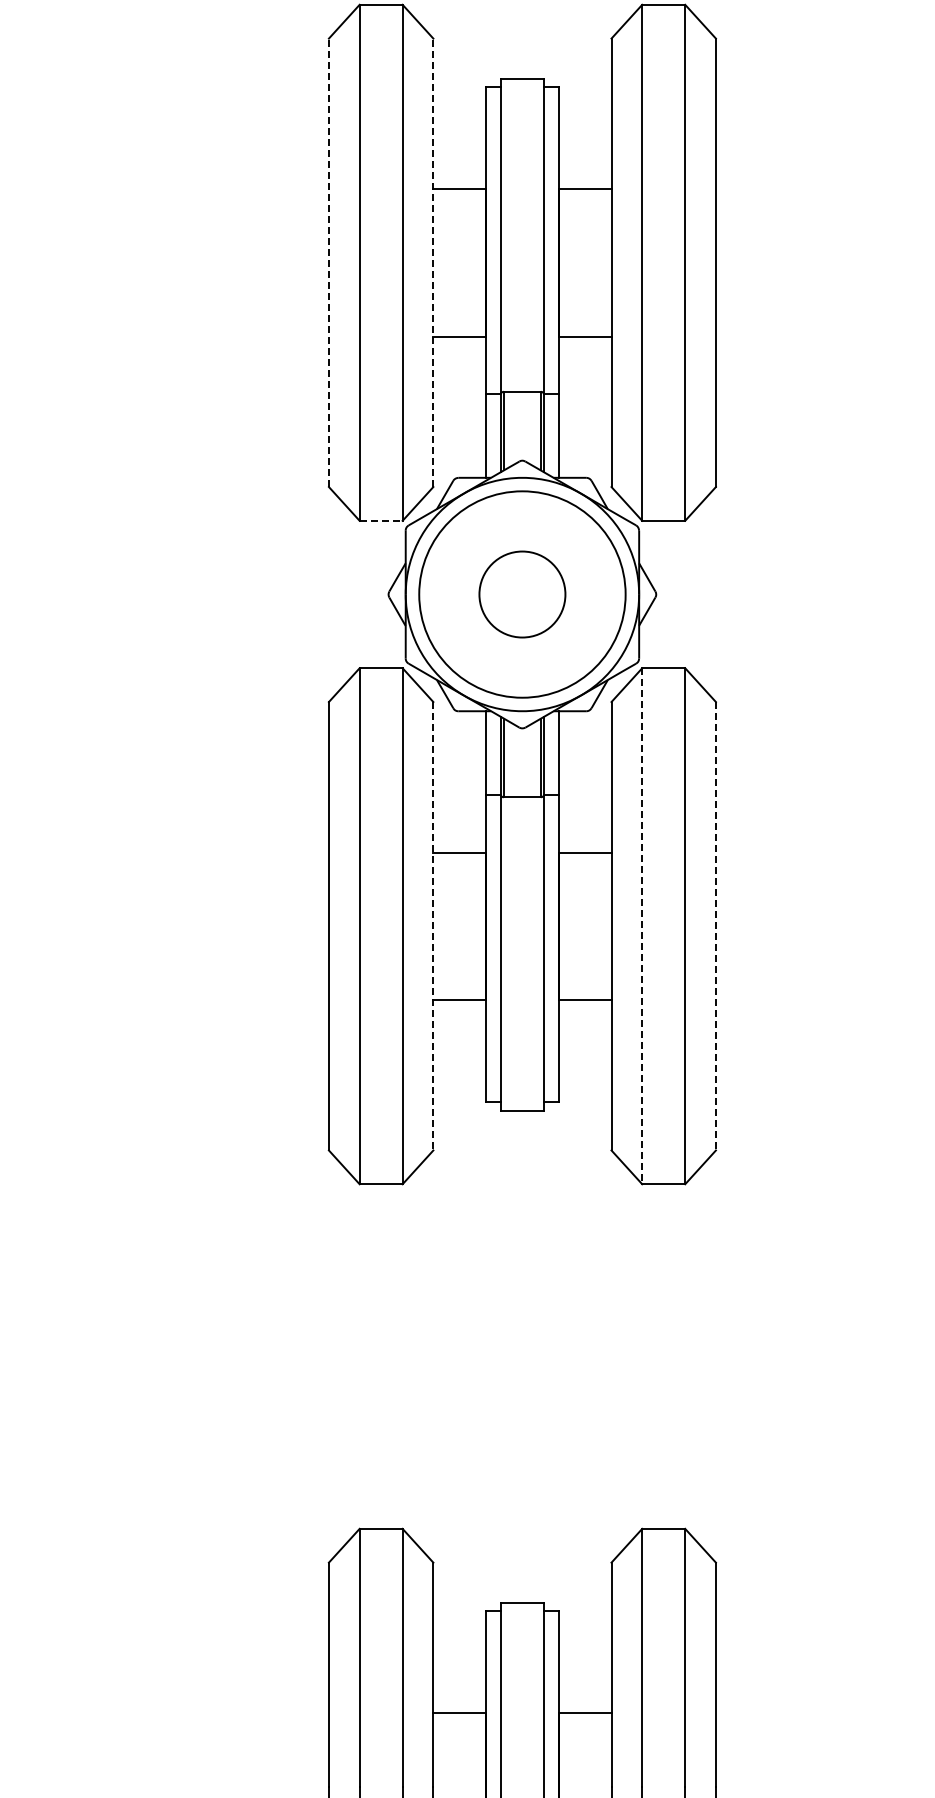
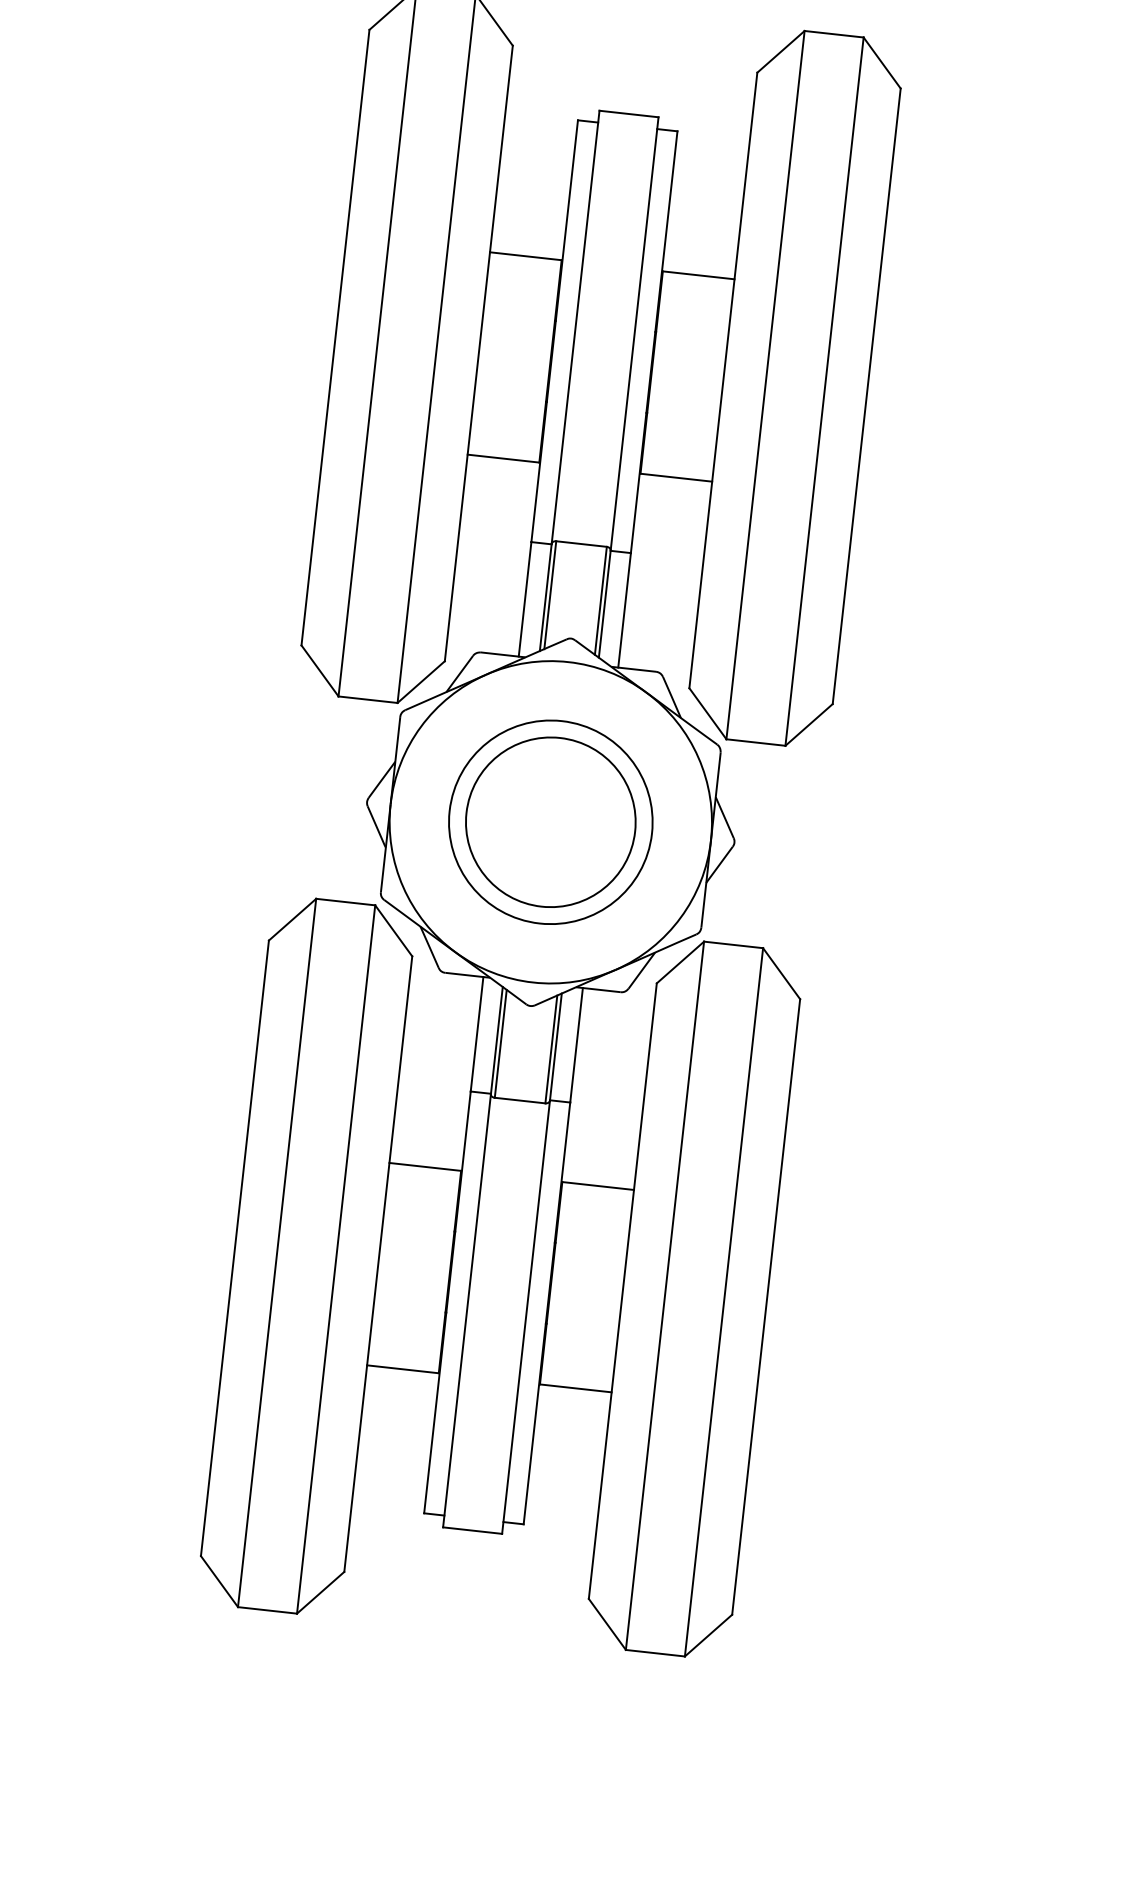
line: (328, 262) -> (334, 337), dashed -> solid
line: (433, 262) -> (479, 353), dashed -> solid
line: (381, 520) -> (368, 699), dashed -> solid
circle: (522, 594) -> (550, 822), size x0.71
circle: (522, 594) -> (550, 822), size x1.43
line: (433, 926) -> (378, 1264), dashed -> solid
line: (642, 926) -> (665, 1296), dashed -> solid
line: (715, 926) -> (765, 1307), dashed -> solid

